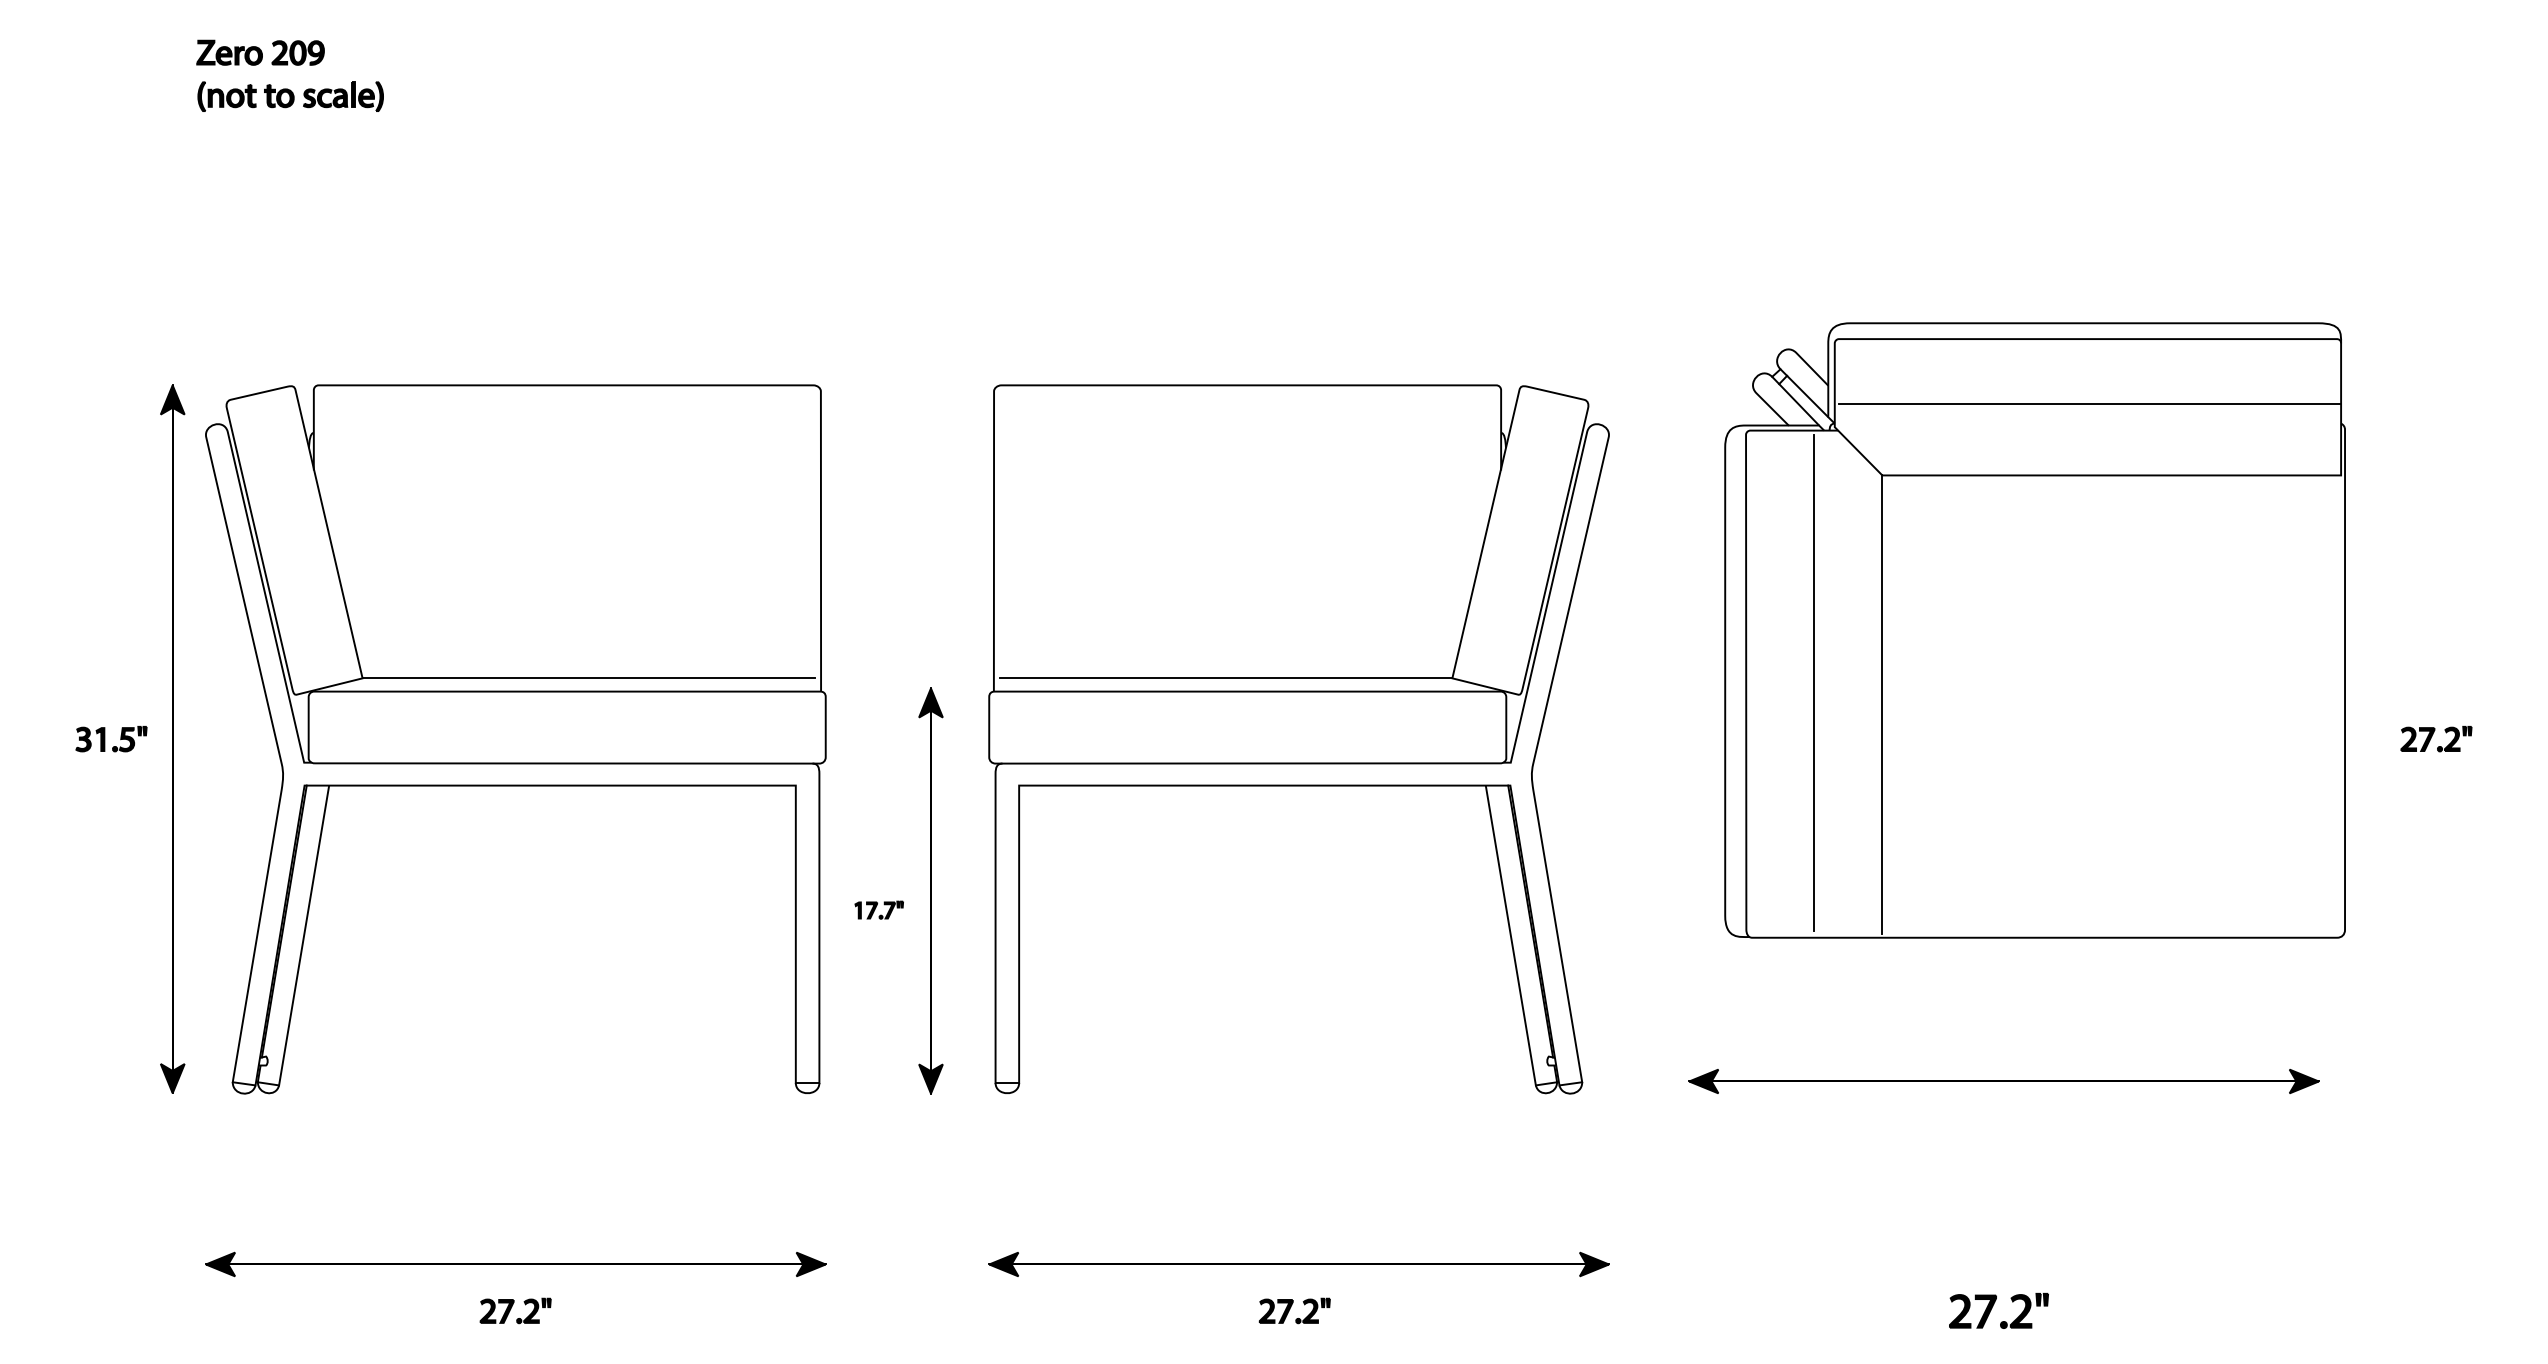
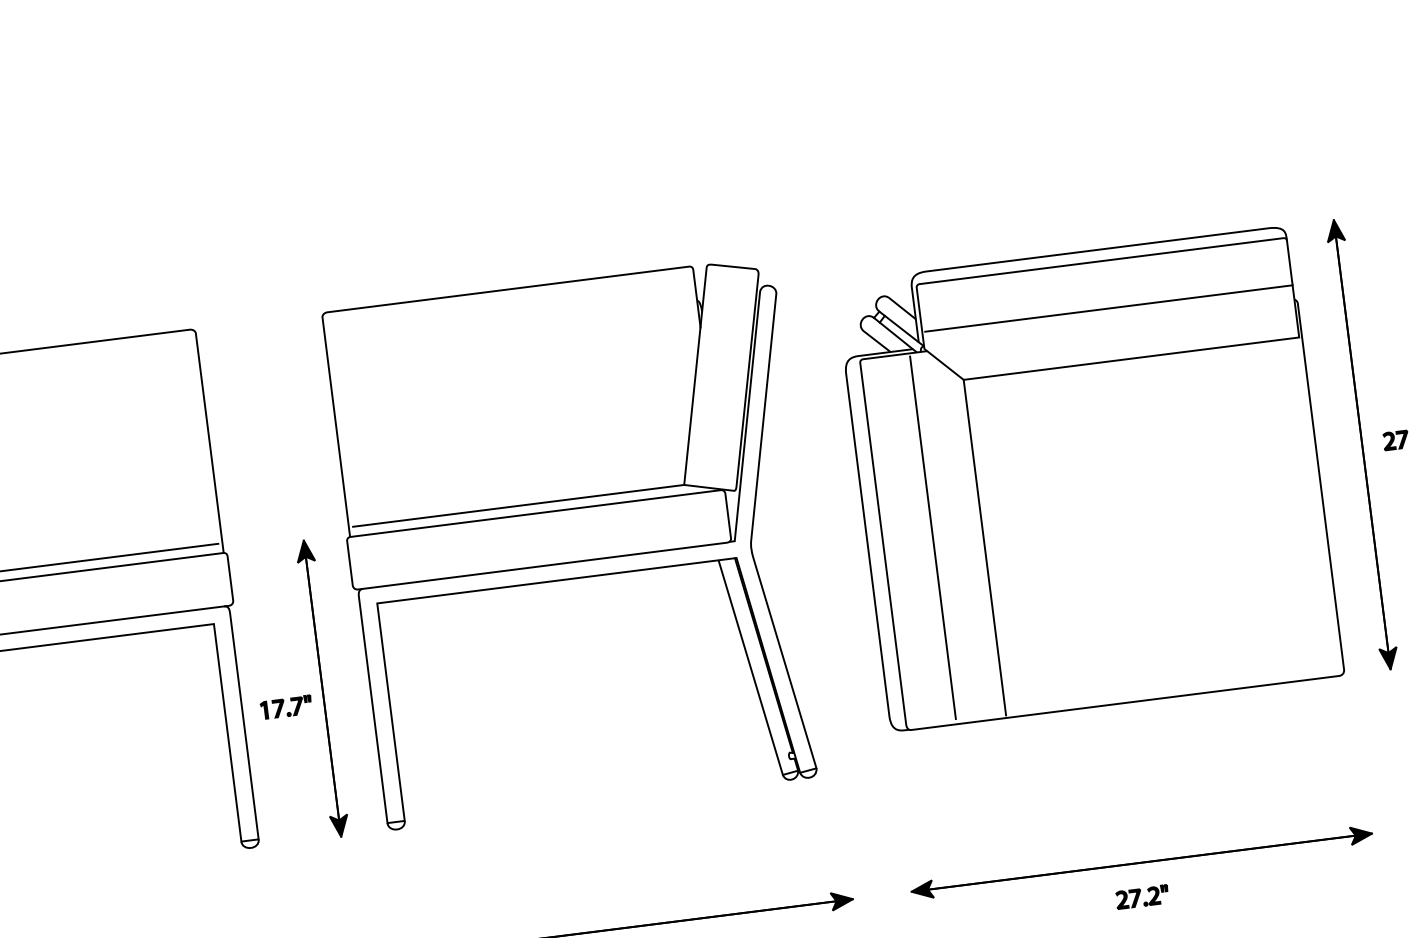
part: (2034, 630) -> (1089, 479), moved
part: (2371, 739) -> (1362, 444), added
part: (879, 910) -> (286, 707), size x1.43
part: (2003, 1081) -> (1141, 862), moved
part: (1998, 1310) -> (1142, 896), size x0.71

